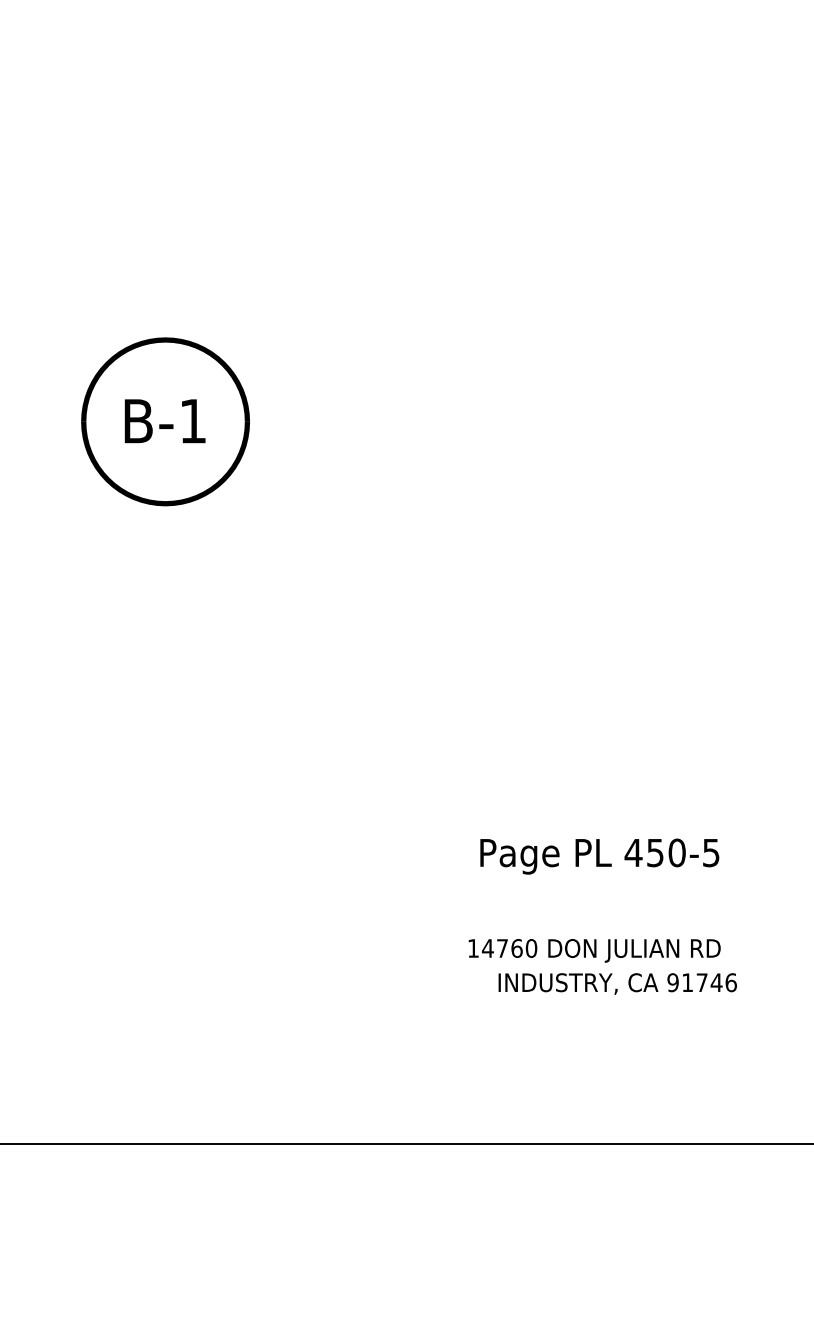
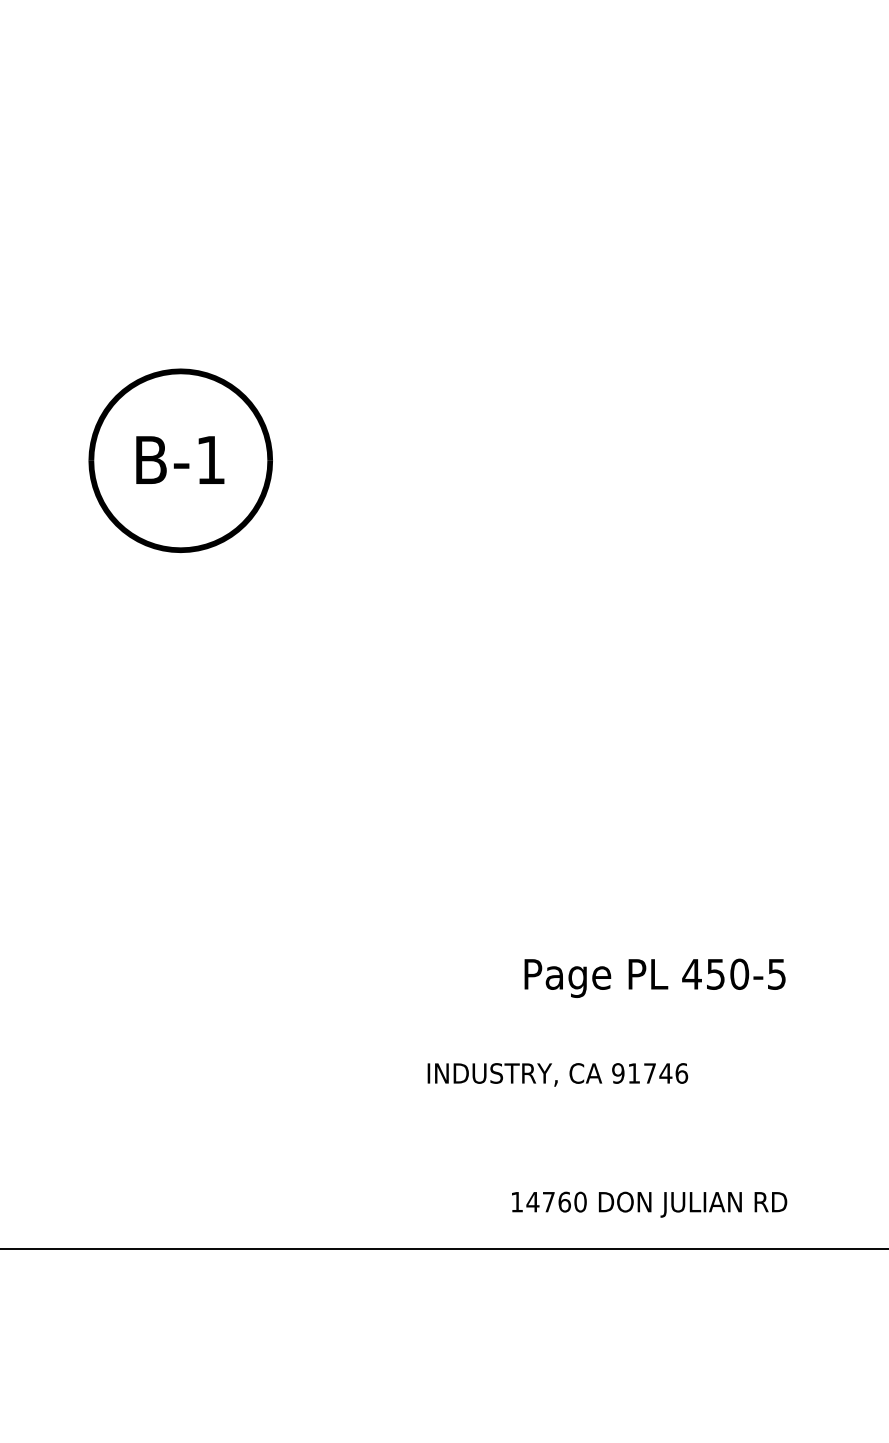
text: (599, 856) -> (654, 978), moved
text: (594, 950) -> (649, 1204), moved
text: (617, 983) -> (557, 1074), moved

